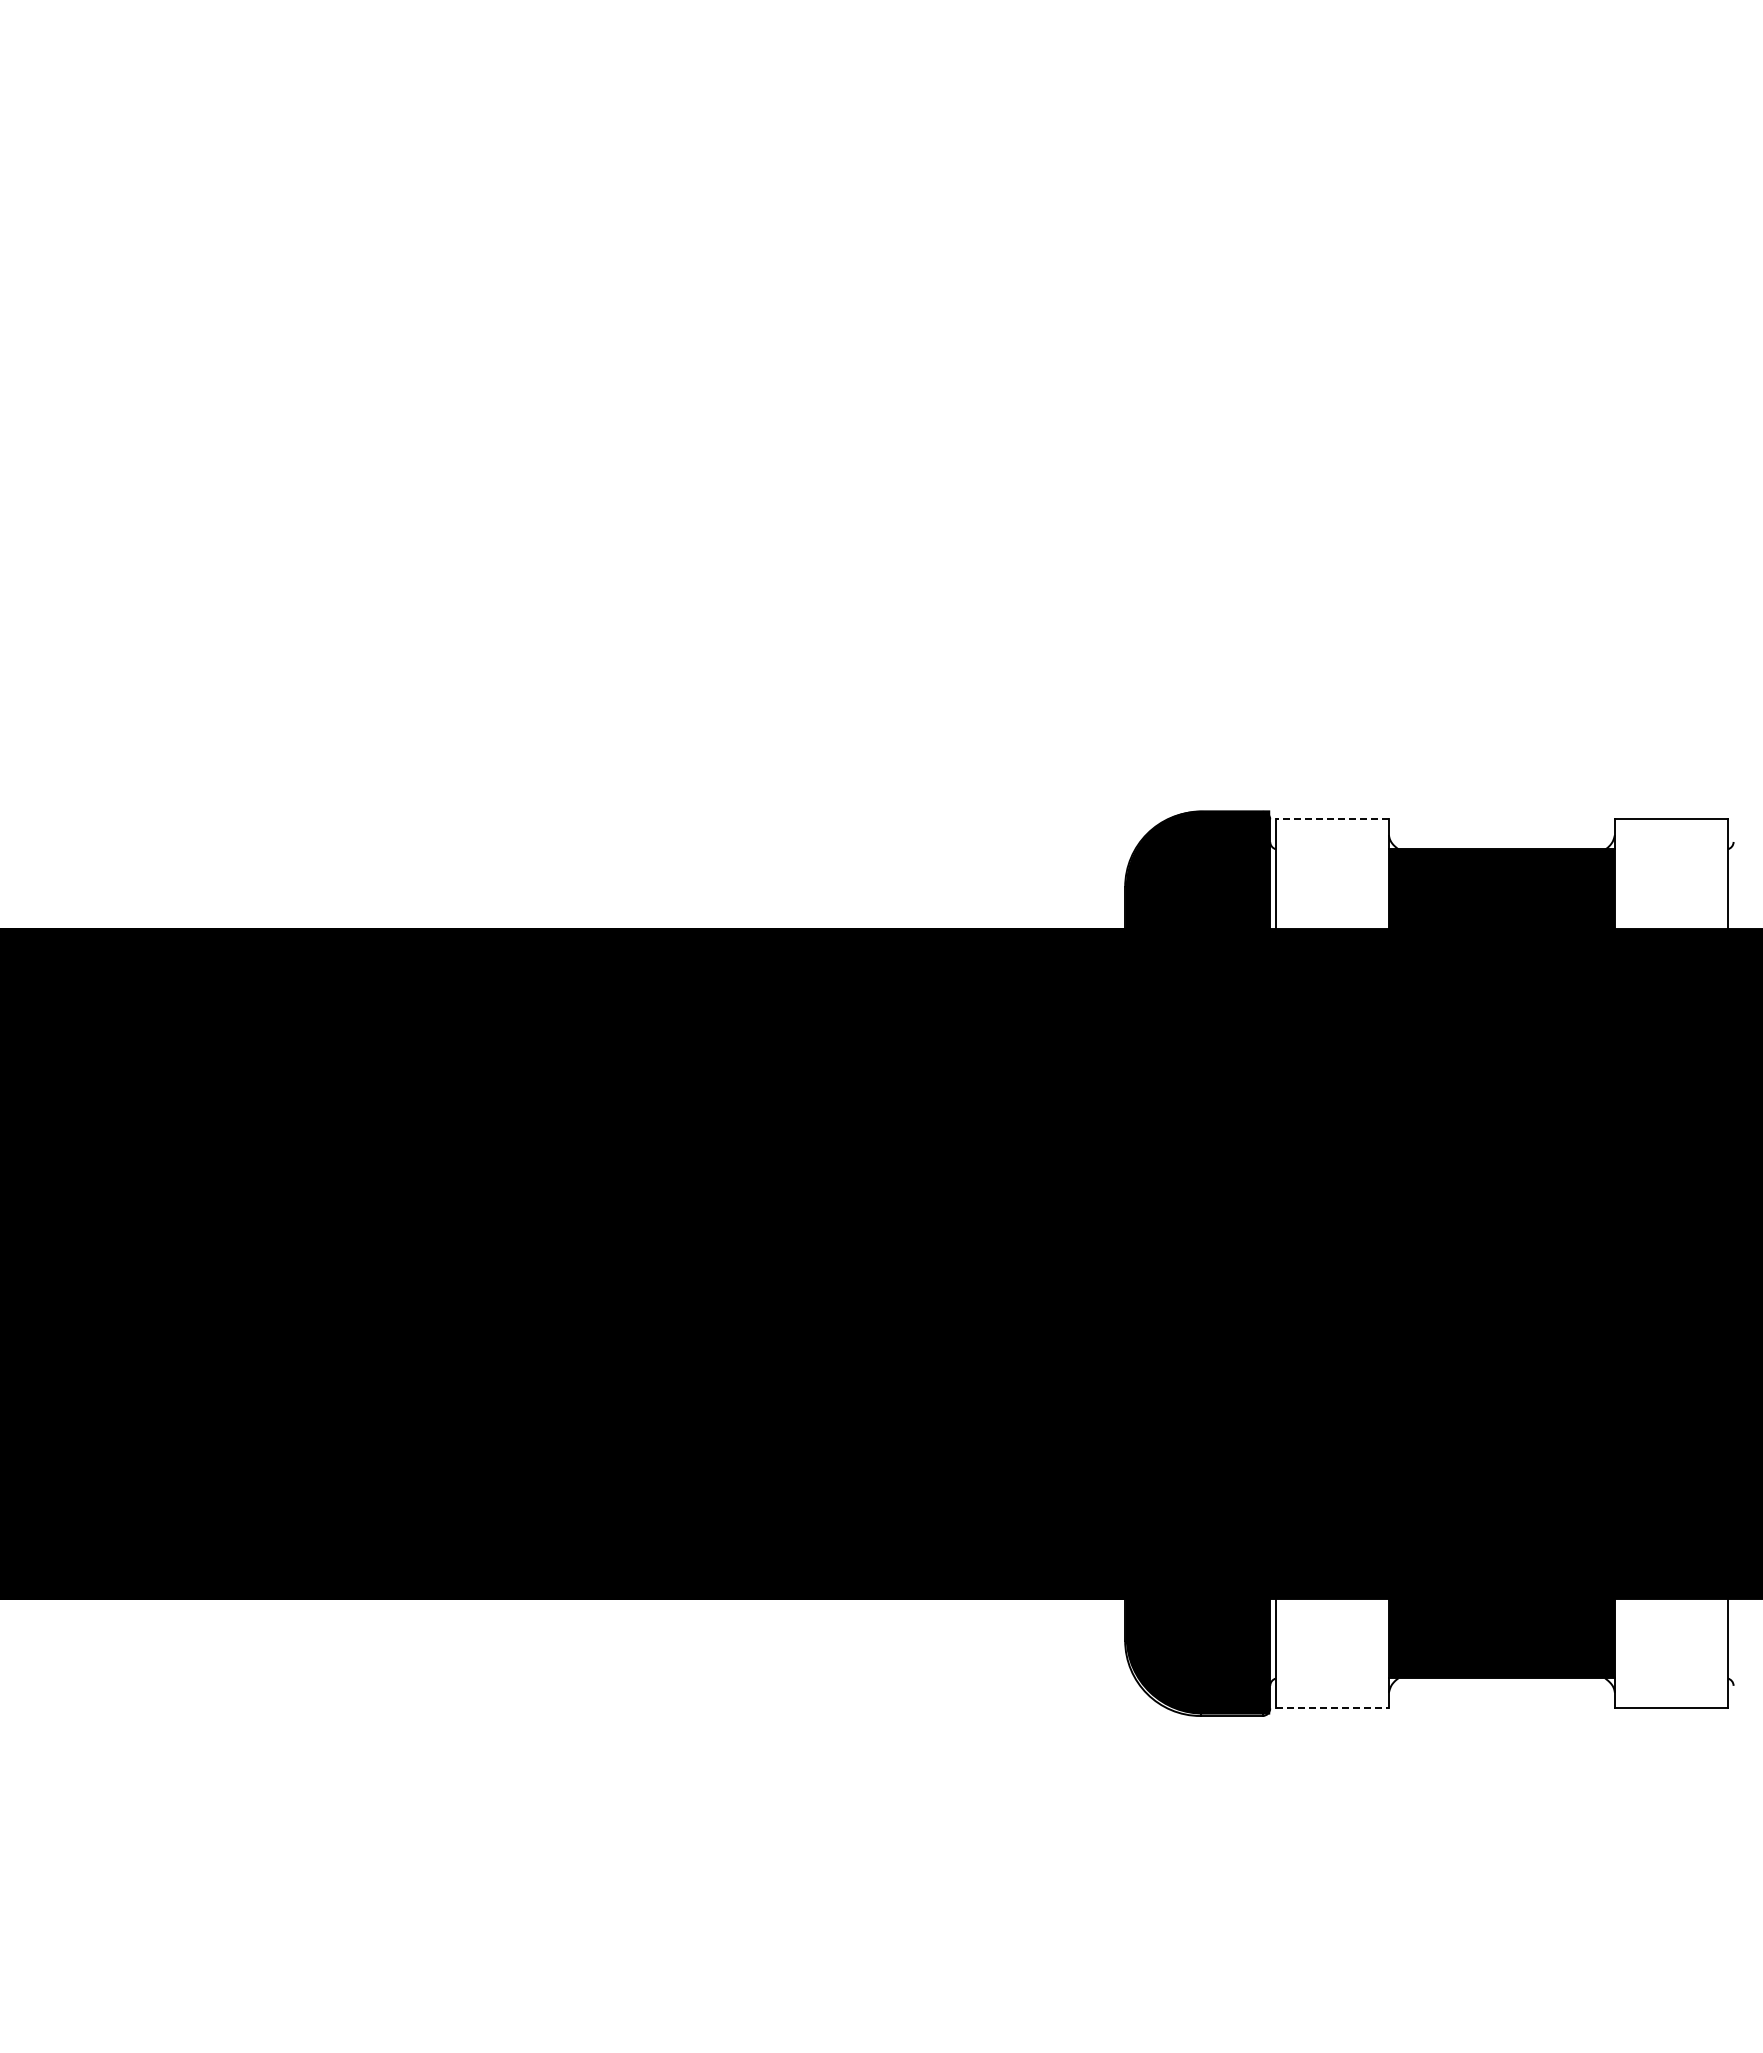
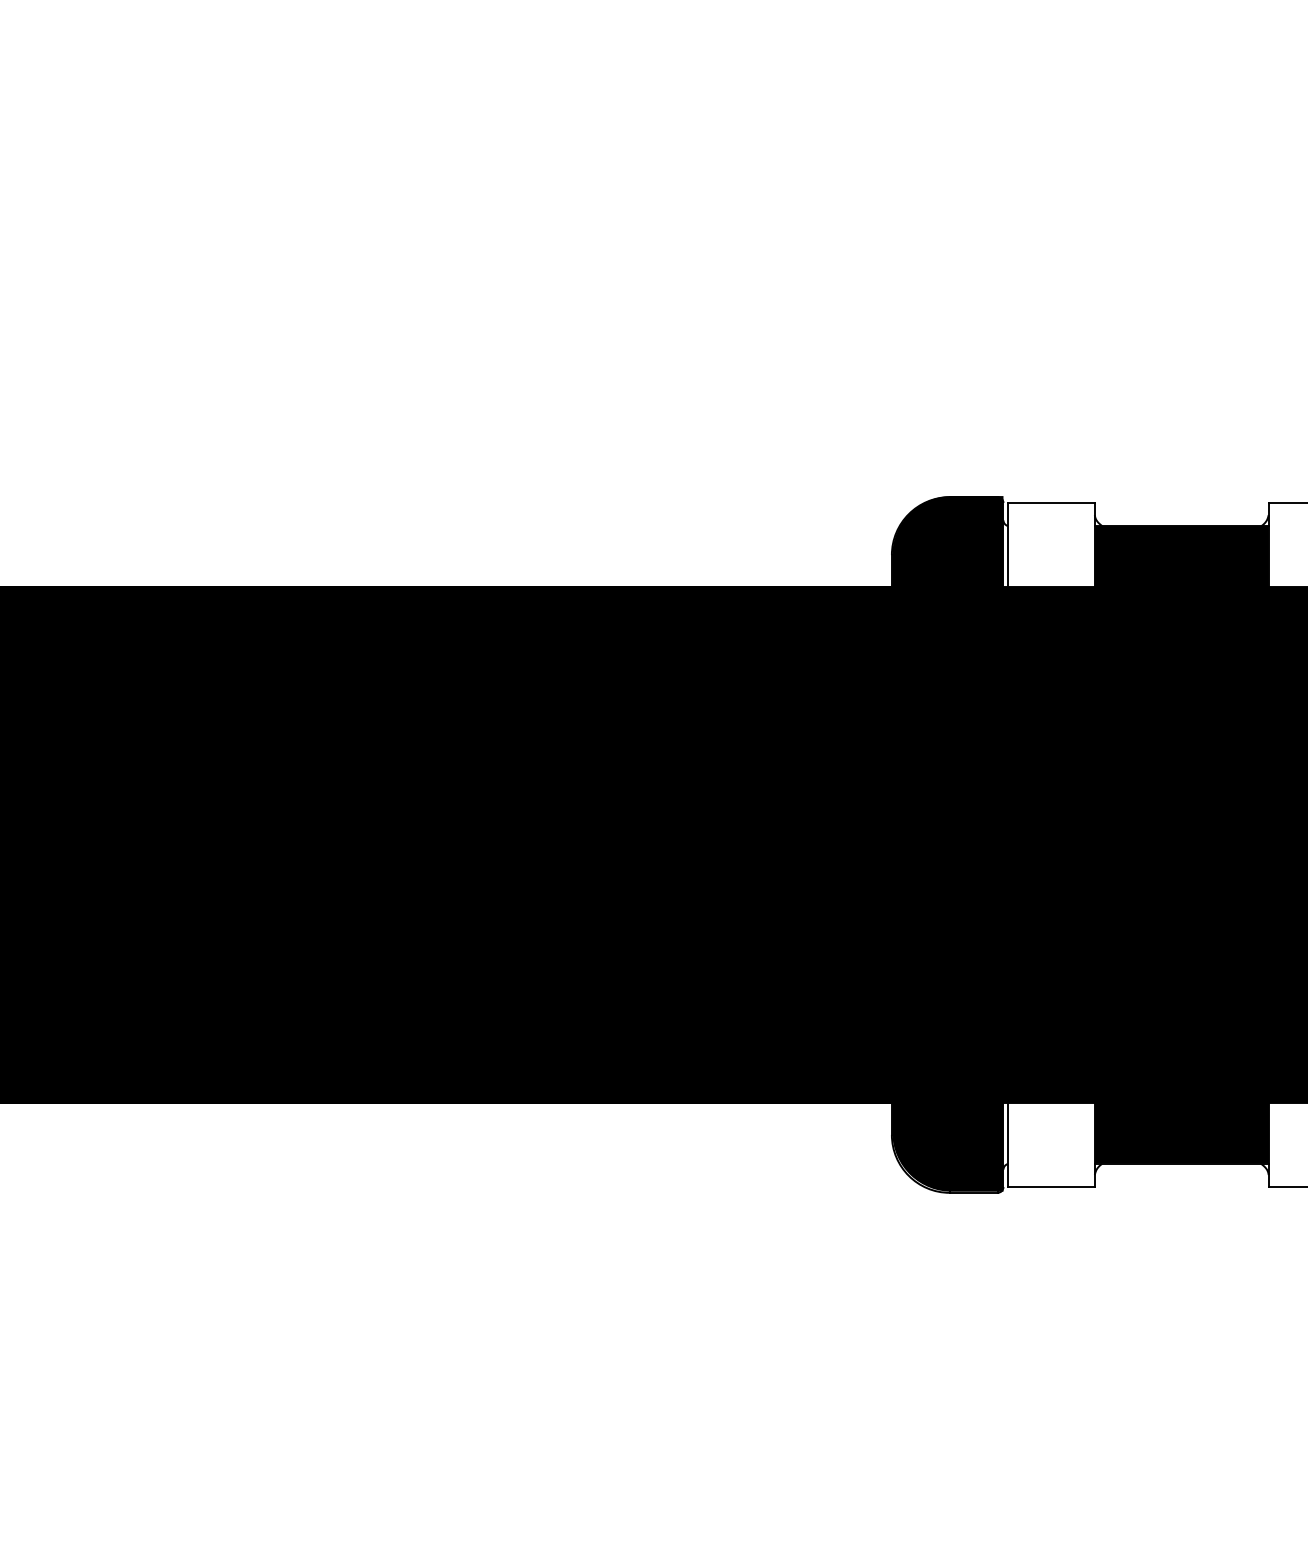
line: (1332, 819) -> (1051, 503), dashed -> solid
line: (1332, 1708) -> (1051, 1187), dashed -> solid

